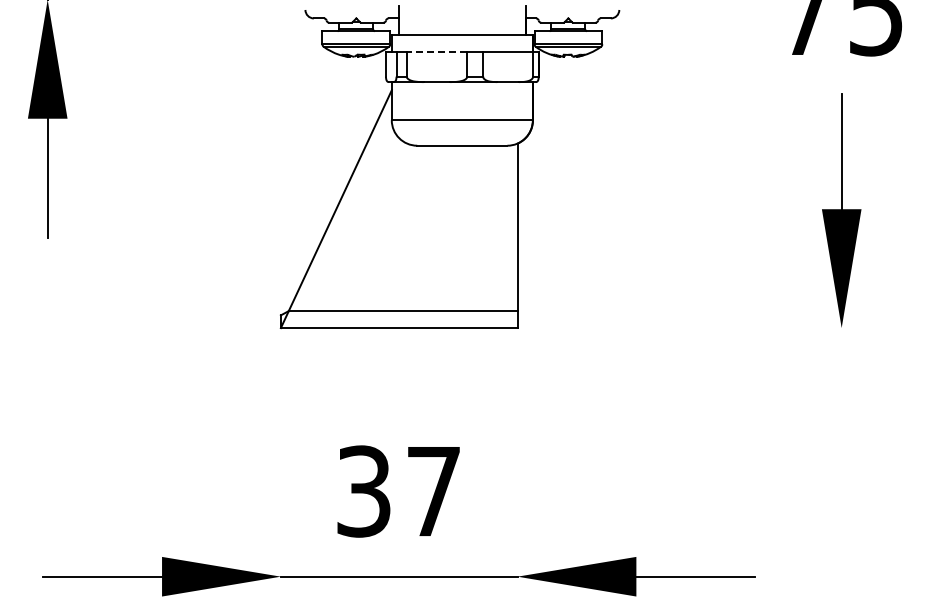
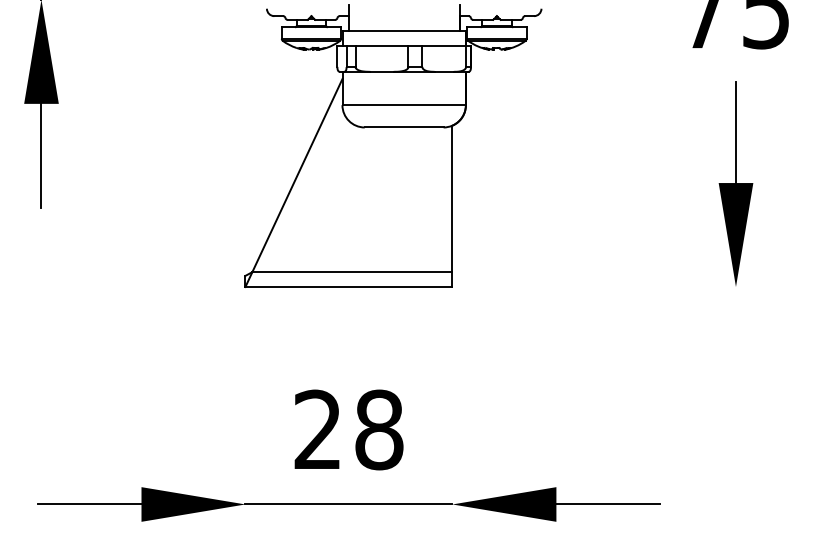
line: (436, 52) -> (381, 45), dashed -> solid
text: (399, 491) -> (349, 429), 37 -> 28

